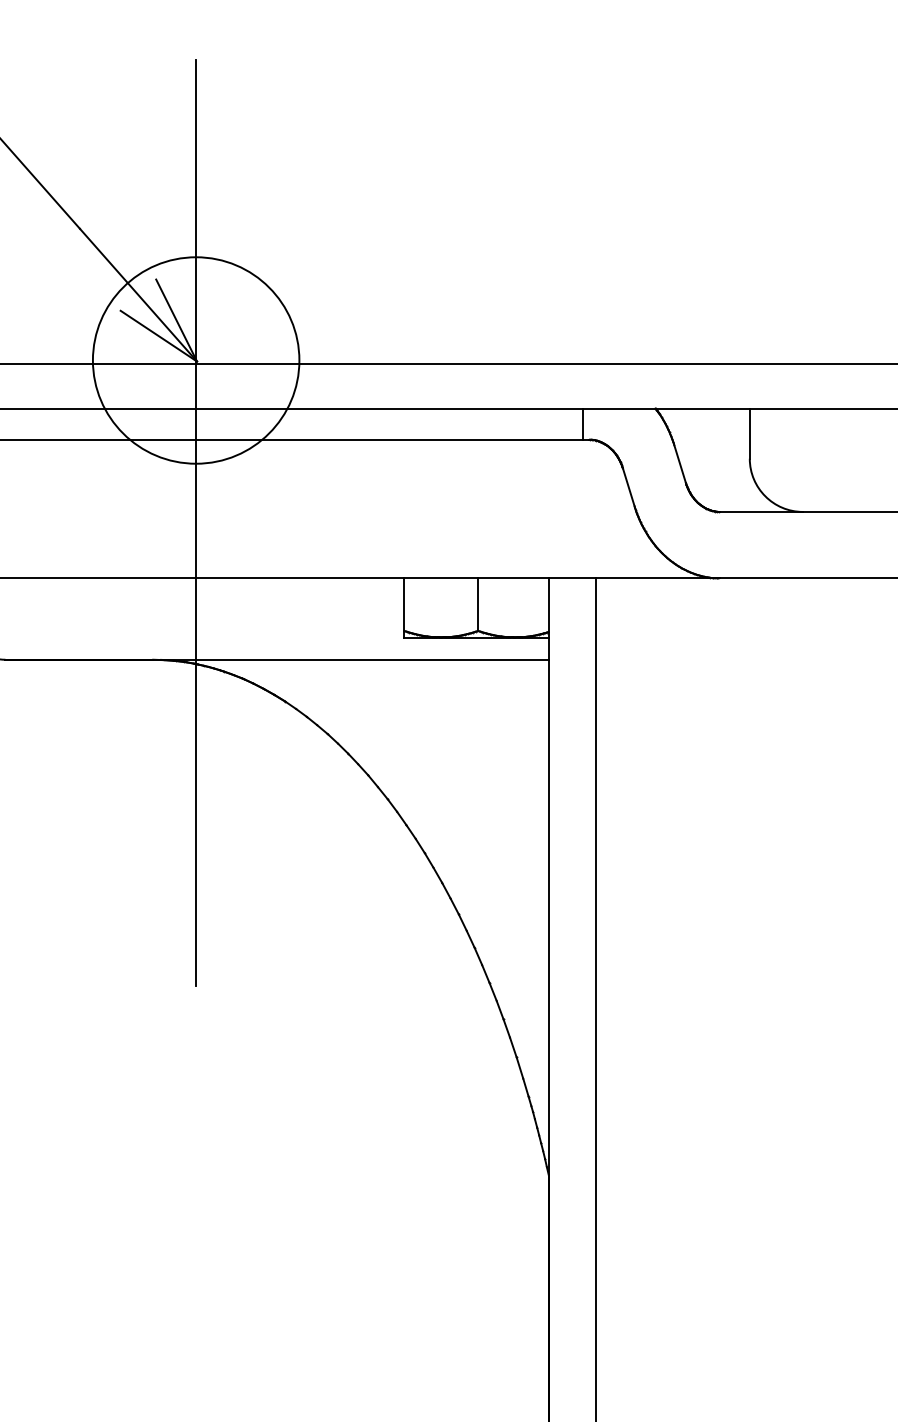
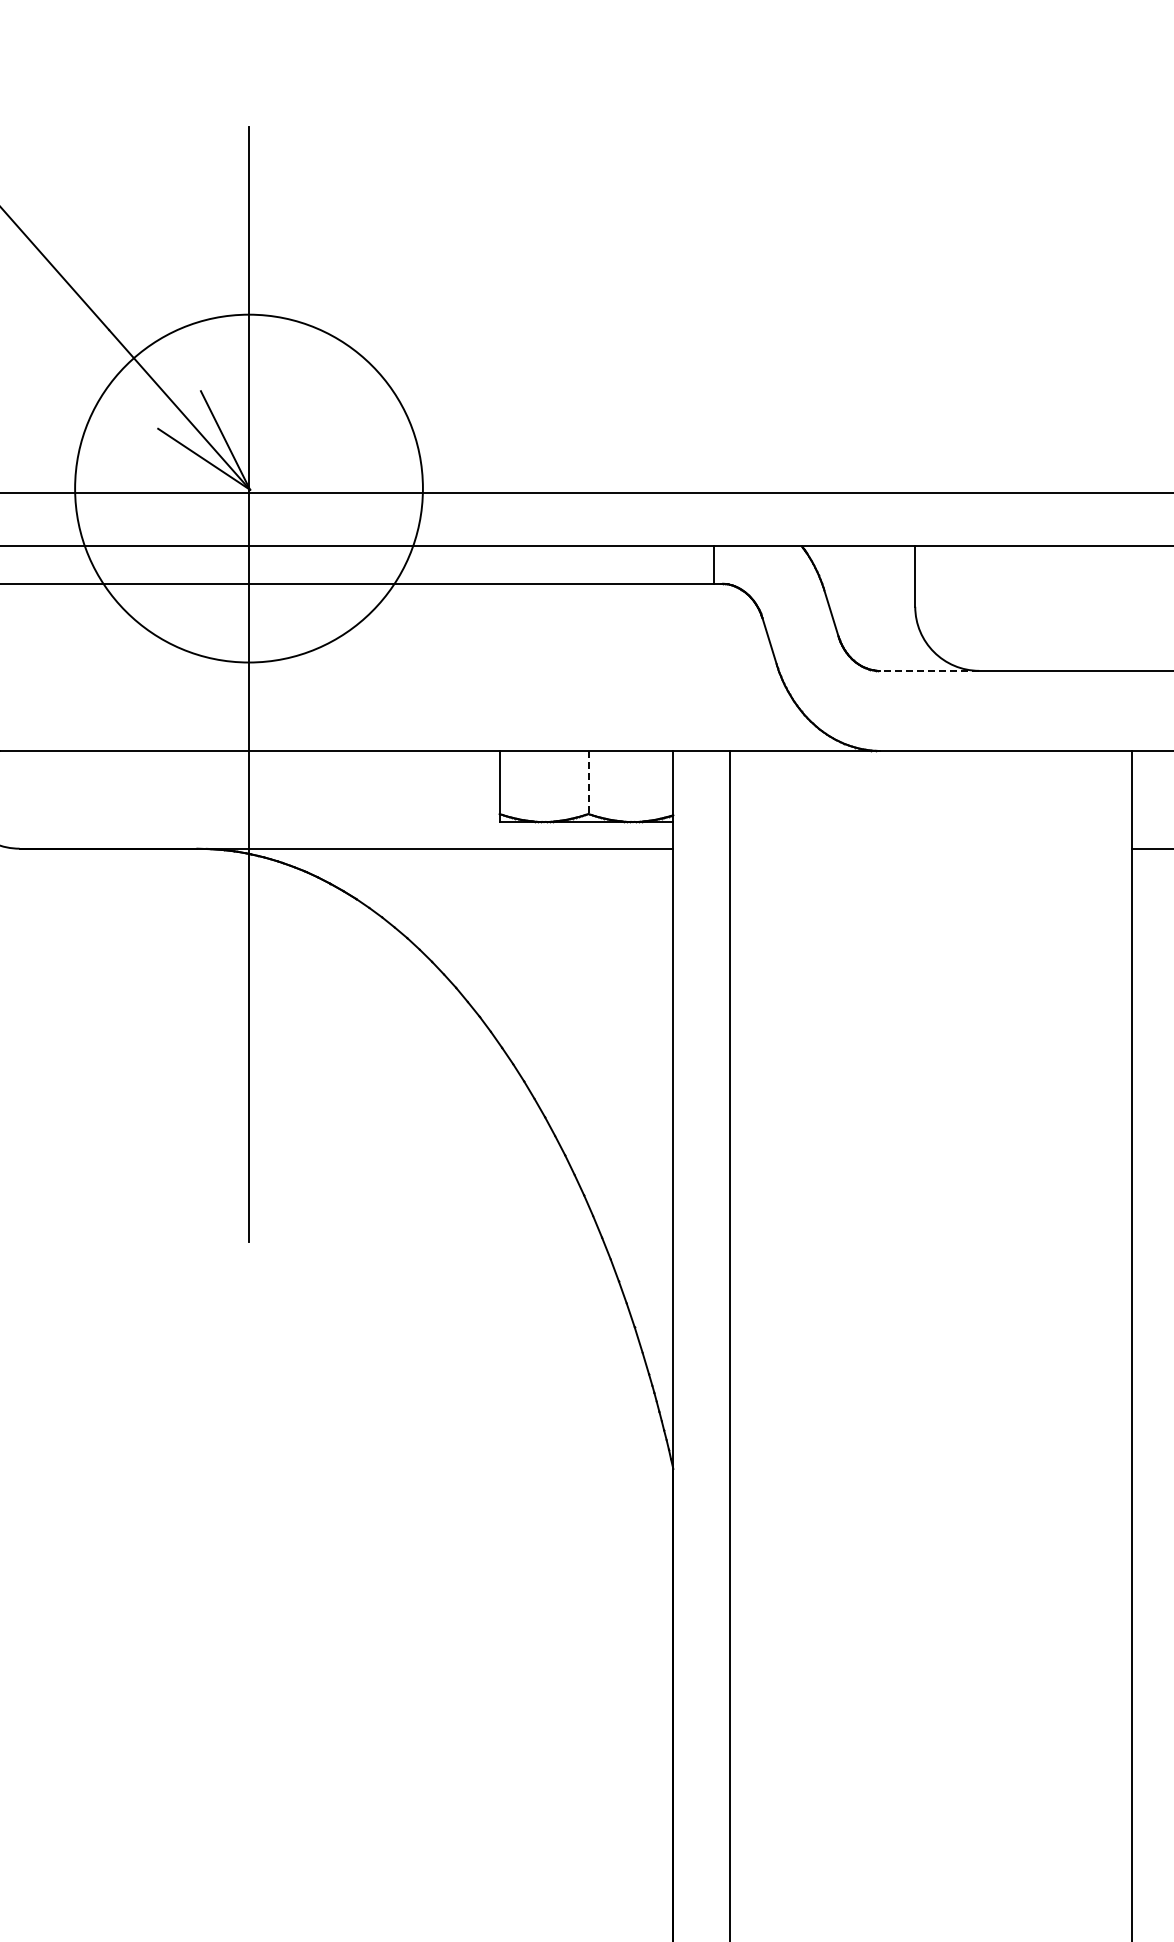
circle: (195, 360) -> (248, 488), size x1.4
line: (761, 511) -> (929, 670), solid -> dashed
line: (478, 604) -> (588, 782), solid -> dashed

